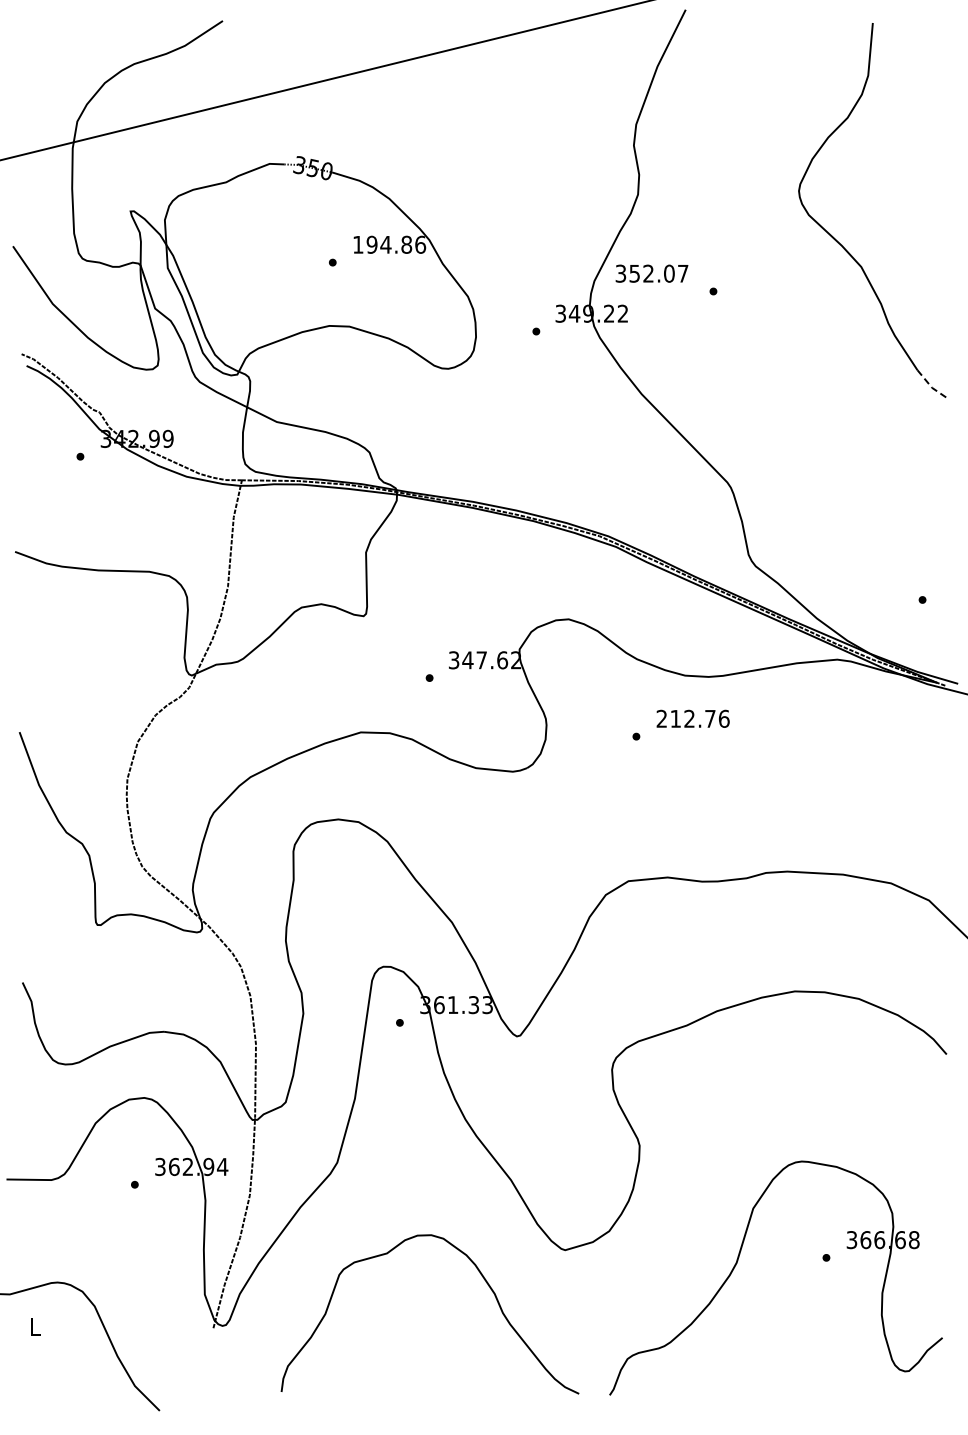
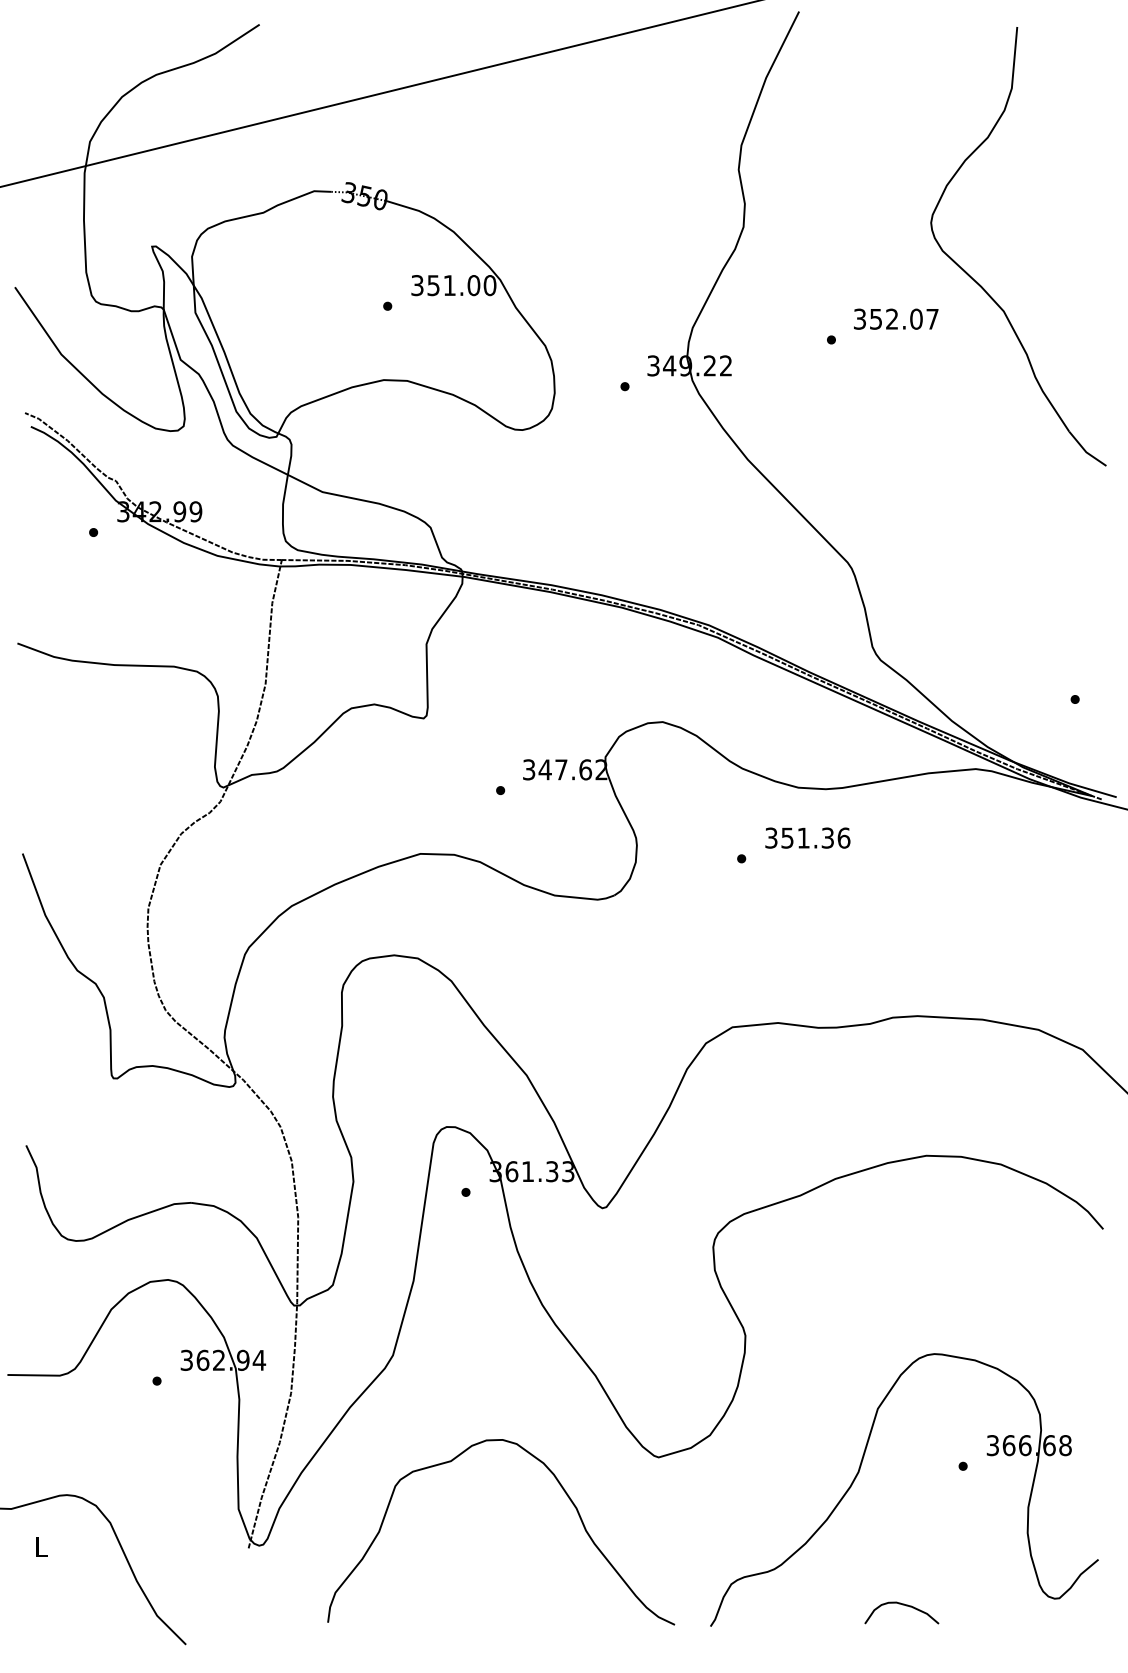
text: (389, 244) -> (453, 285), 194.86 -> 351.00
text: (651, 273) -> (895, 318), moved
line: (932, 387) -> (1086, 451), dashed -> solid
text: (685, 718) -> (798, 837), 212.76 -> 351.36
curve: (774, 1377) -> (902, 1605), added

